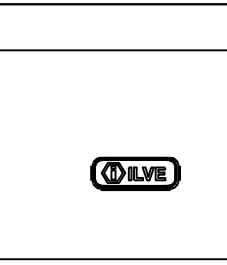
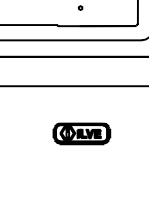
part: (134, 173) -> (81, 133), moved

